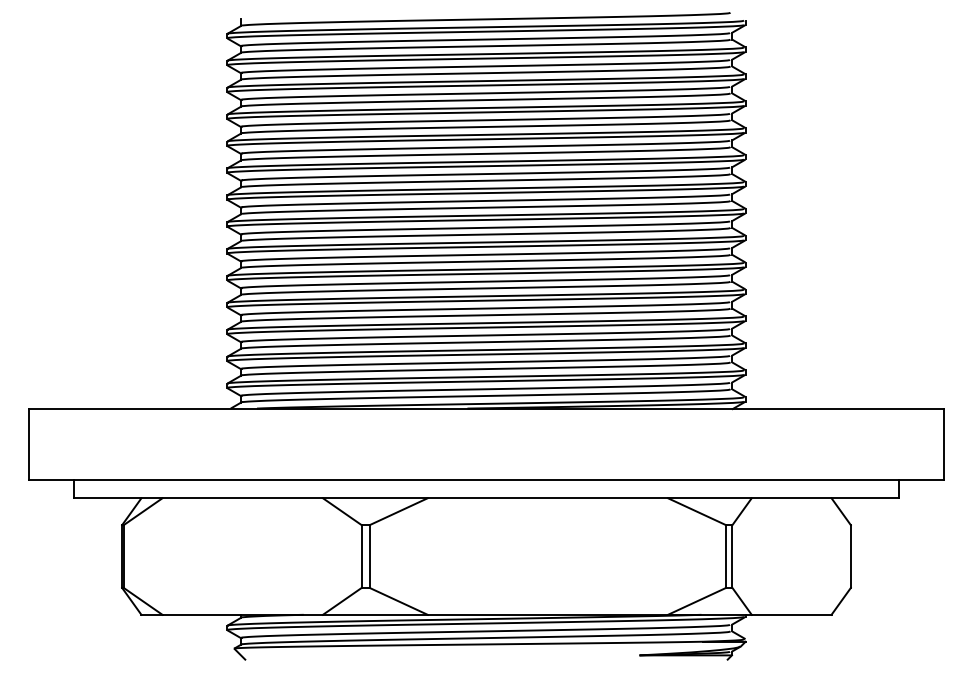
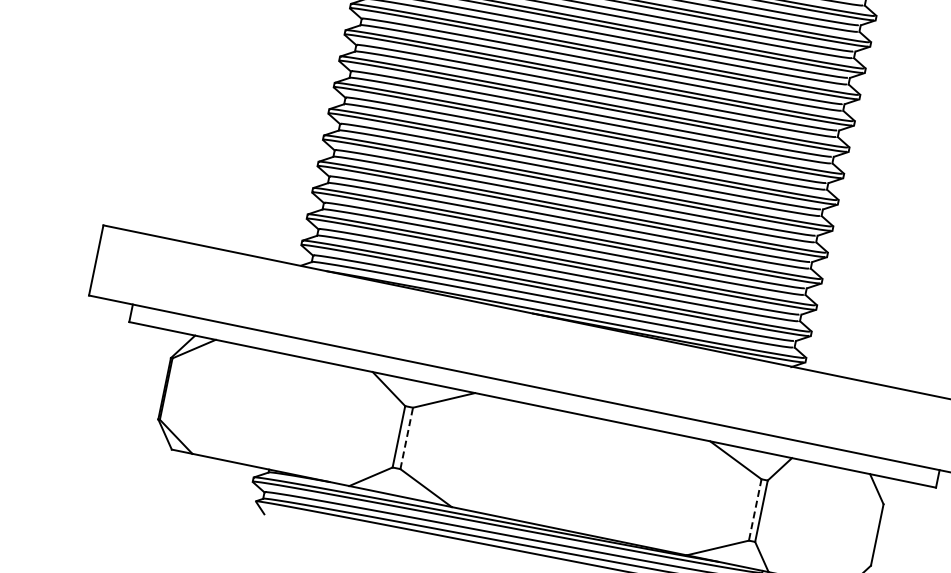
line: (369, 556) -> (406, 438), solid -> dashed
line: (726, 557) -> (755, 510), solid -> dashed

